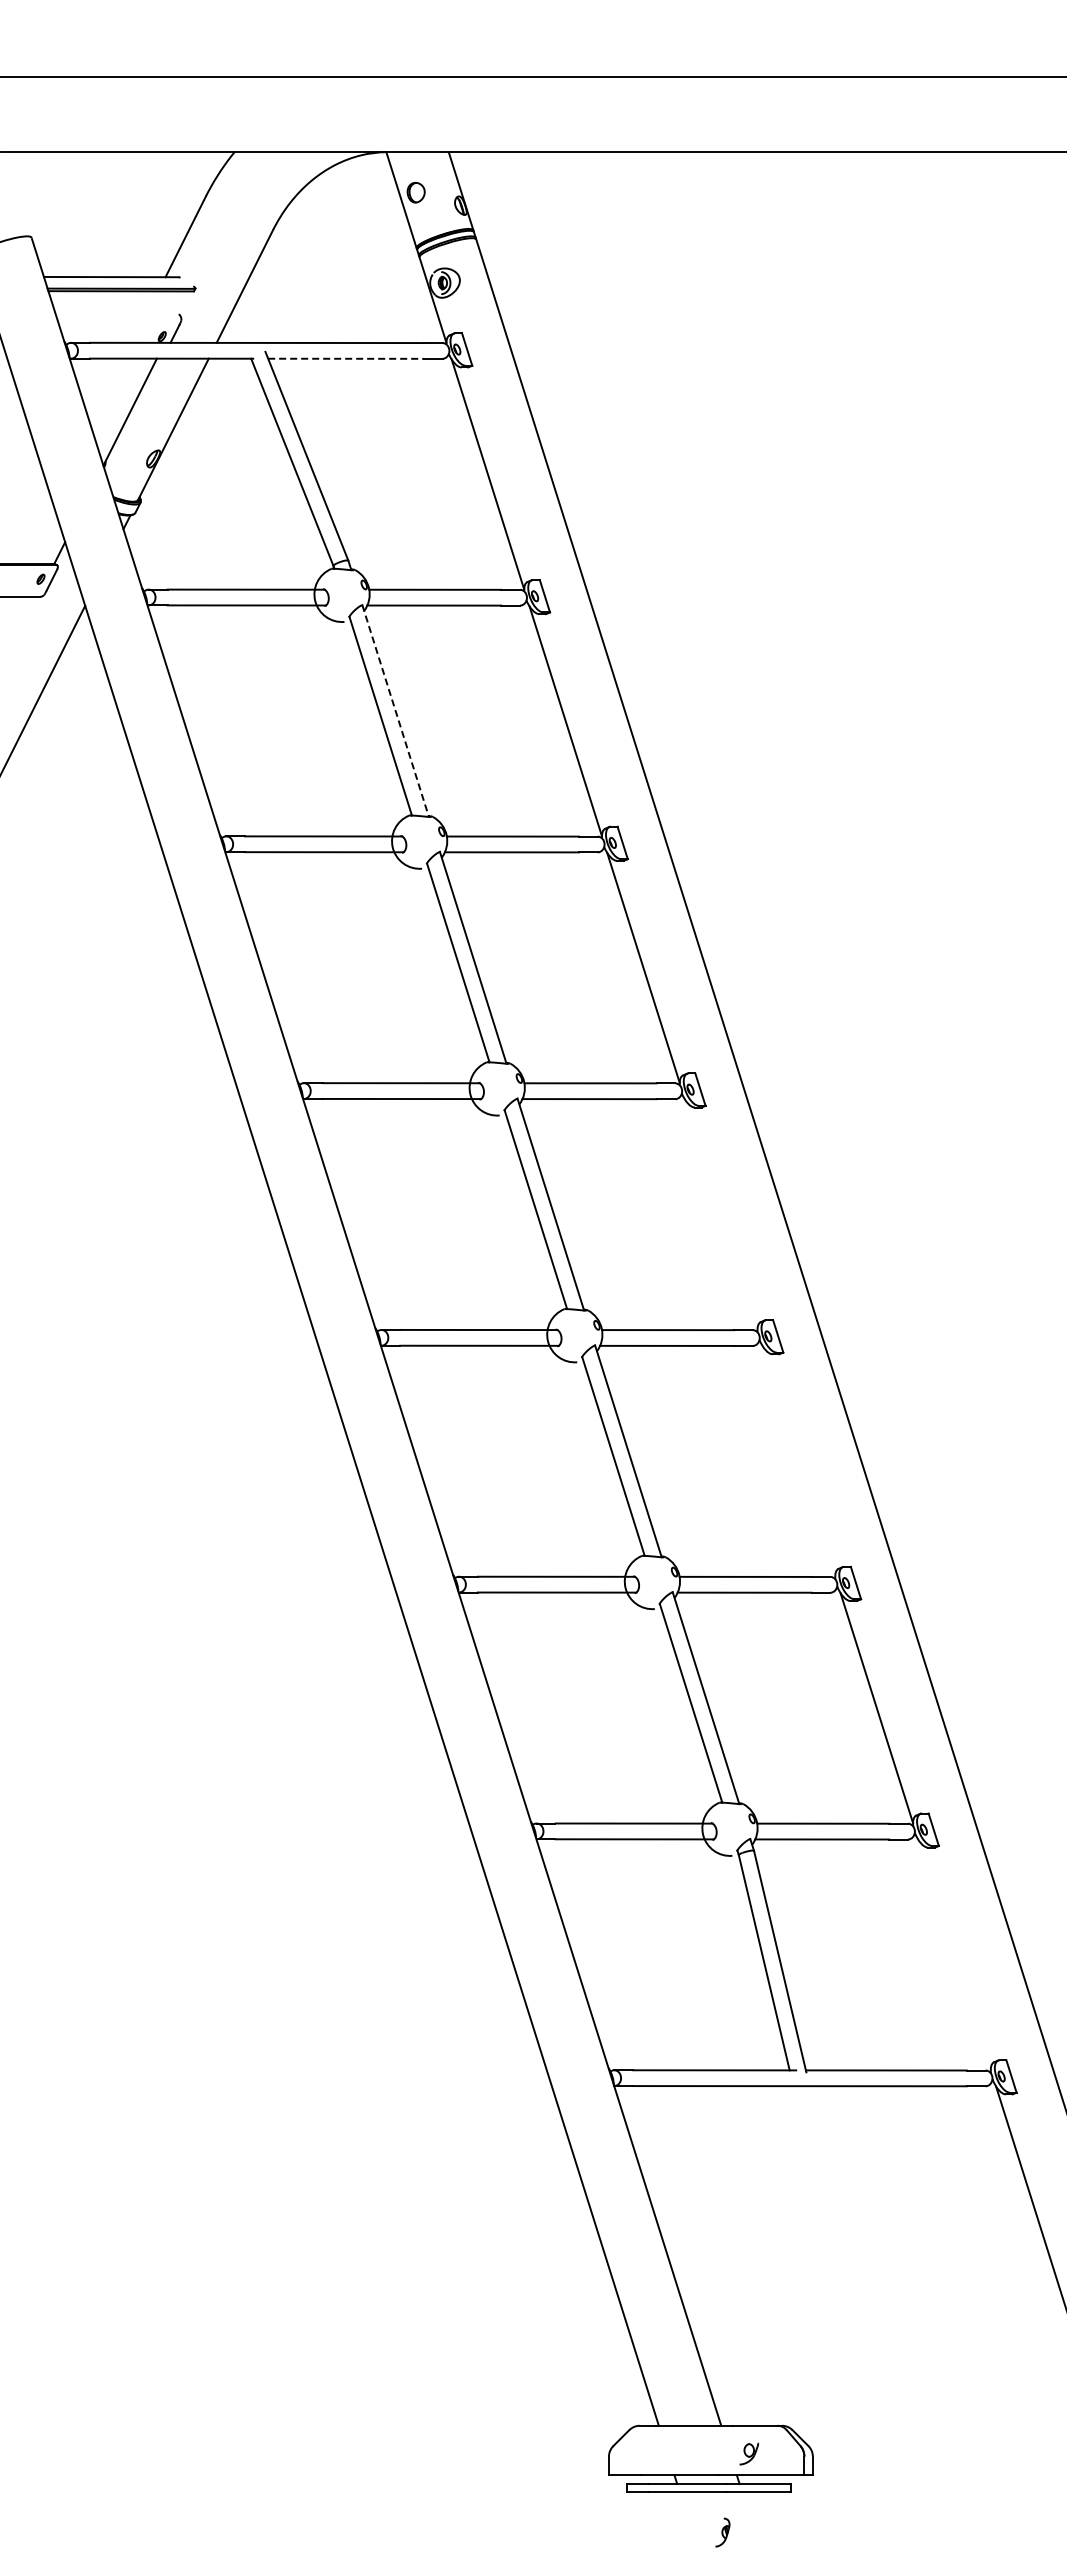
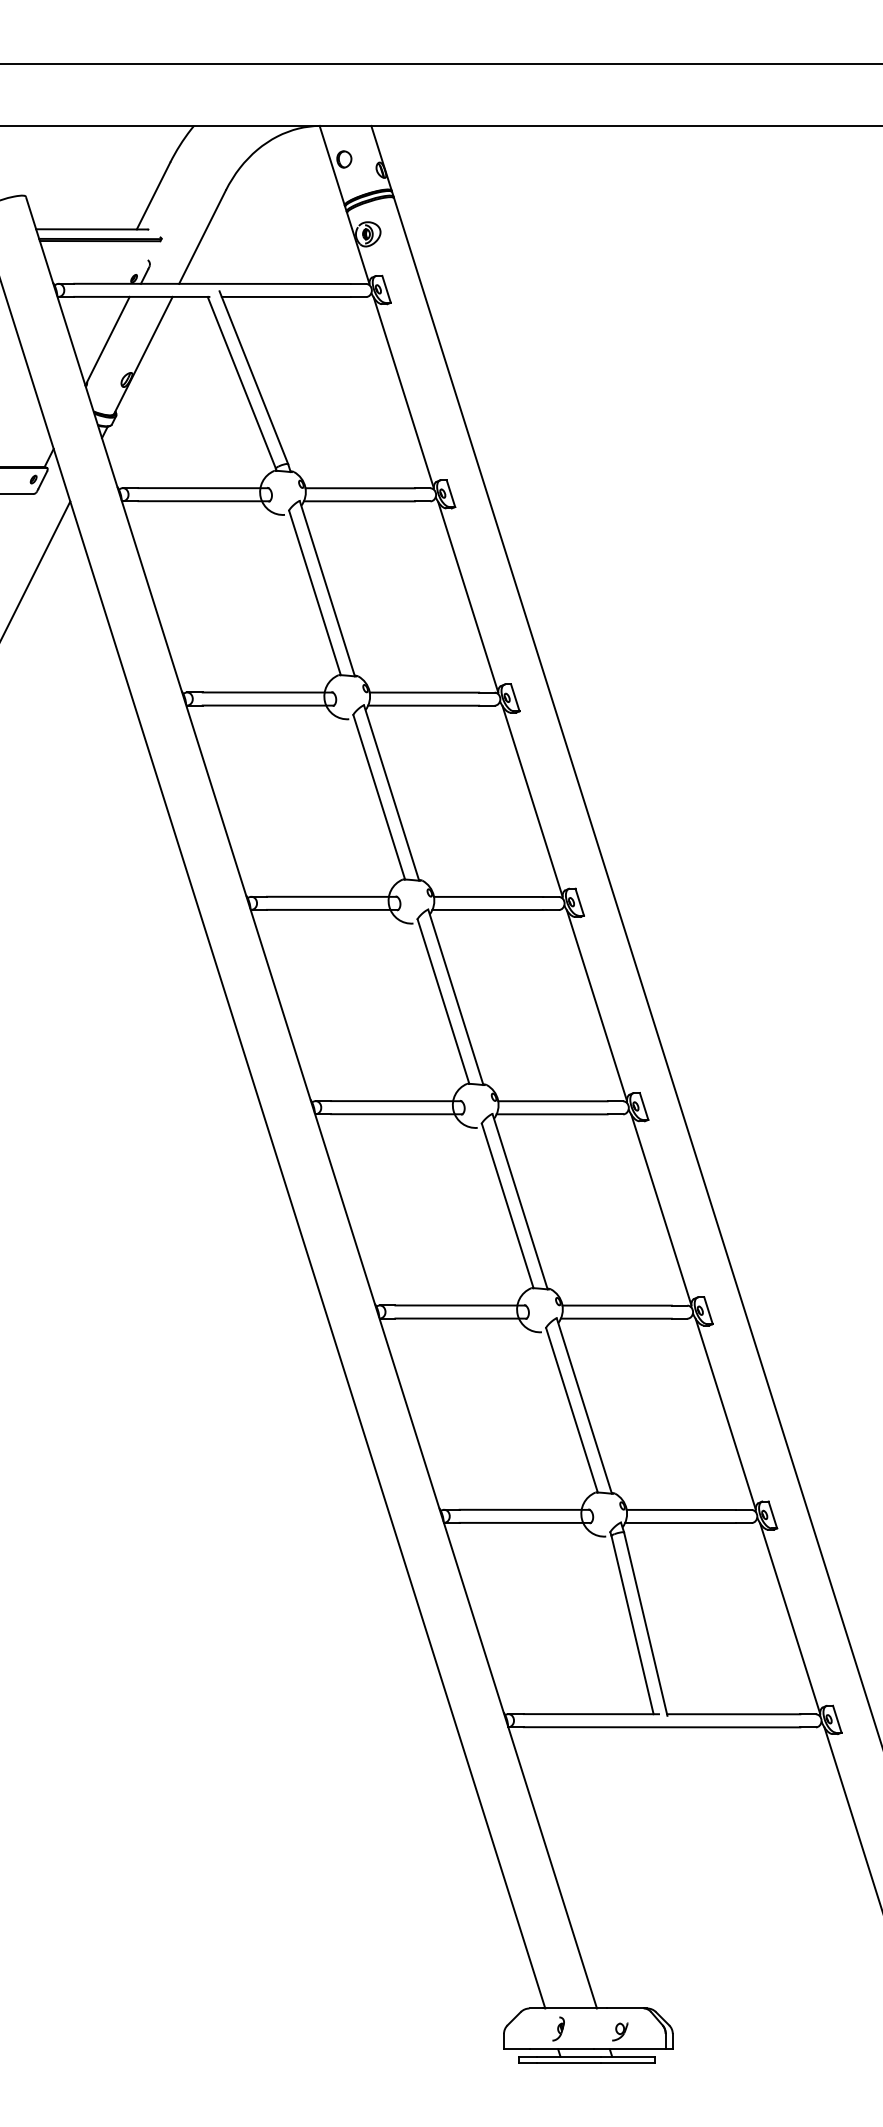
line: (345, 358) -> (285, 296), dashed -> solid
line: (395, 711) -> (327, 589), dashed -> solid
line: (721, 1214) -> (597, 1005), added
line: (798, 1461) -> (660, 1210), added
line: (954, 1954) -> (790, 1618), added
part: (722, 2532) -> (558, 2028), moved

